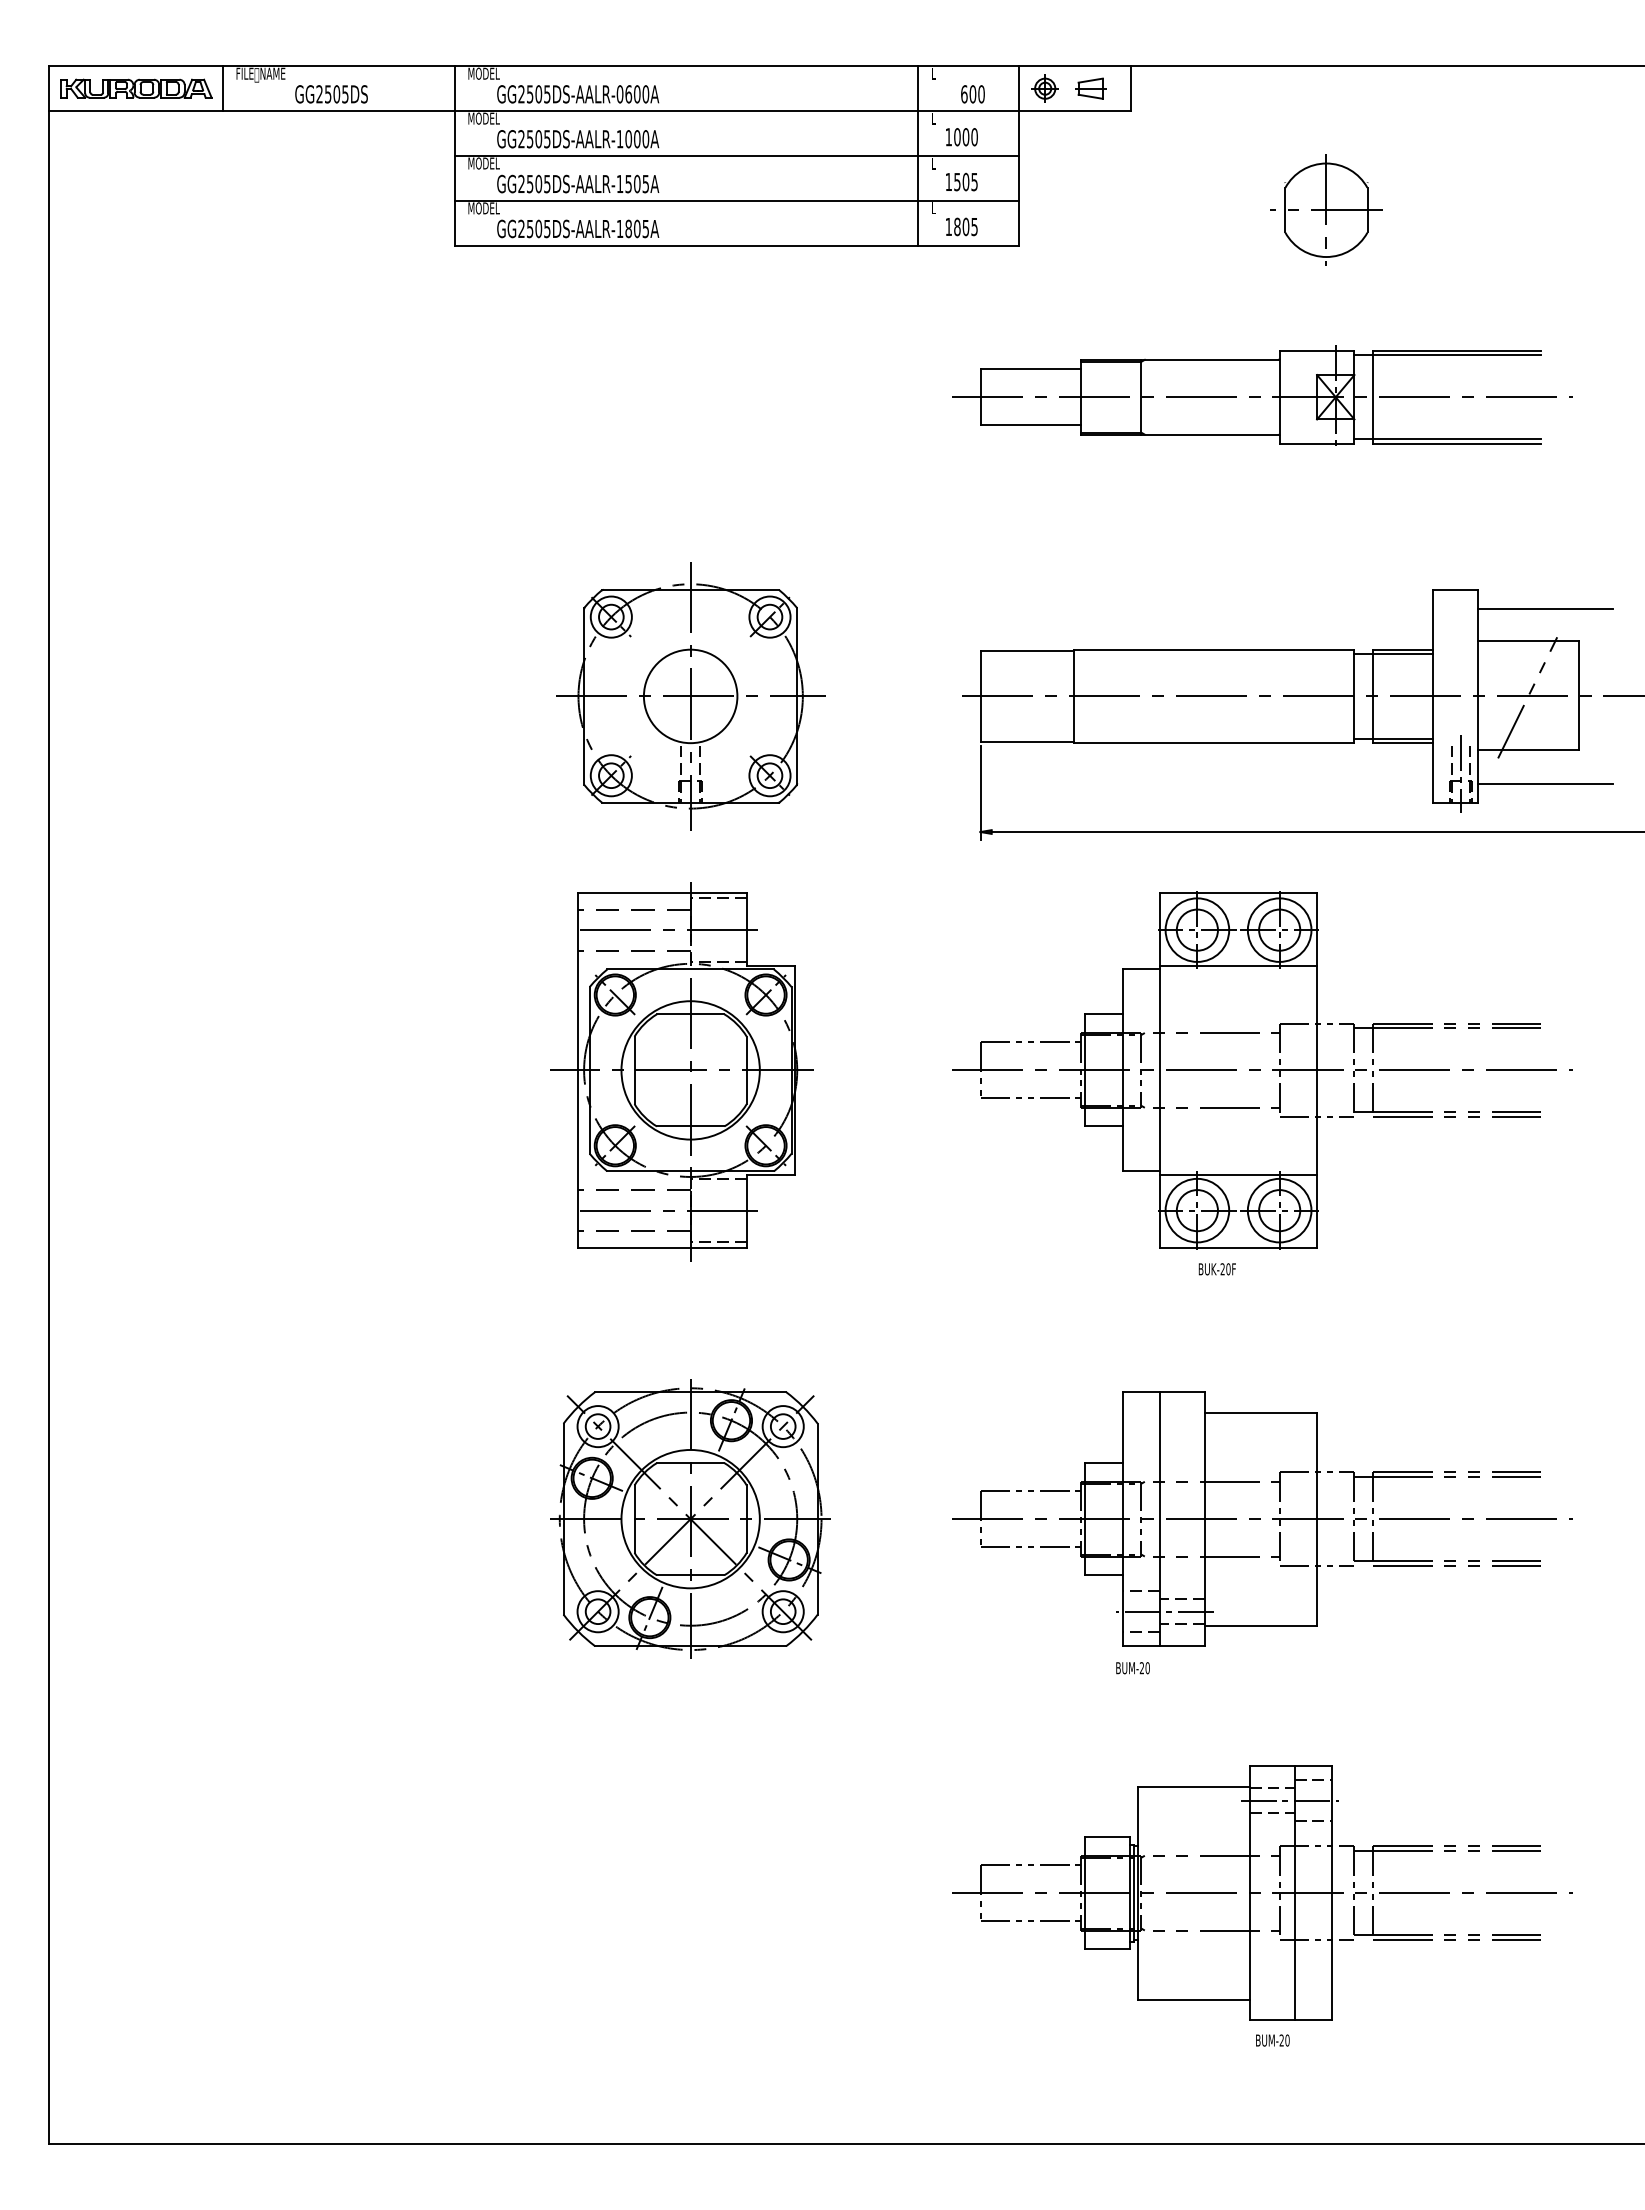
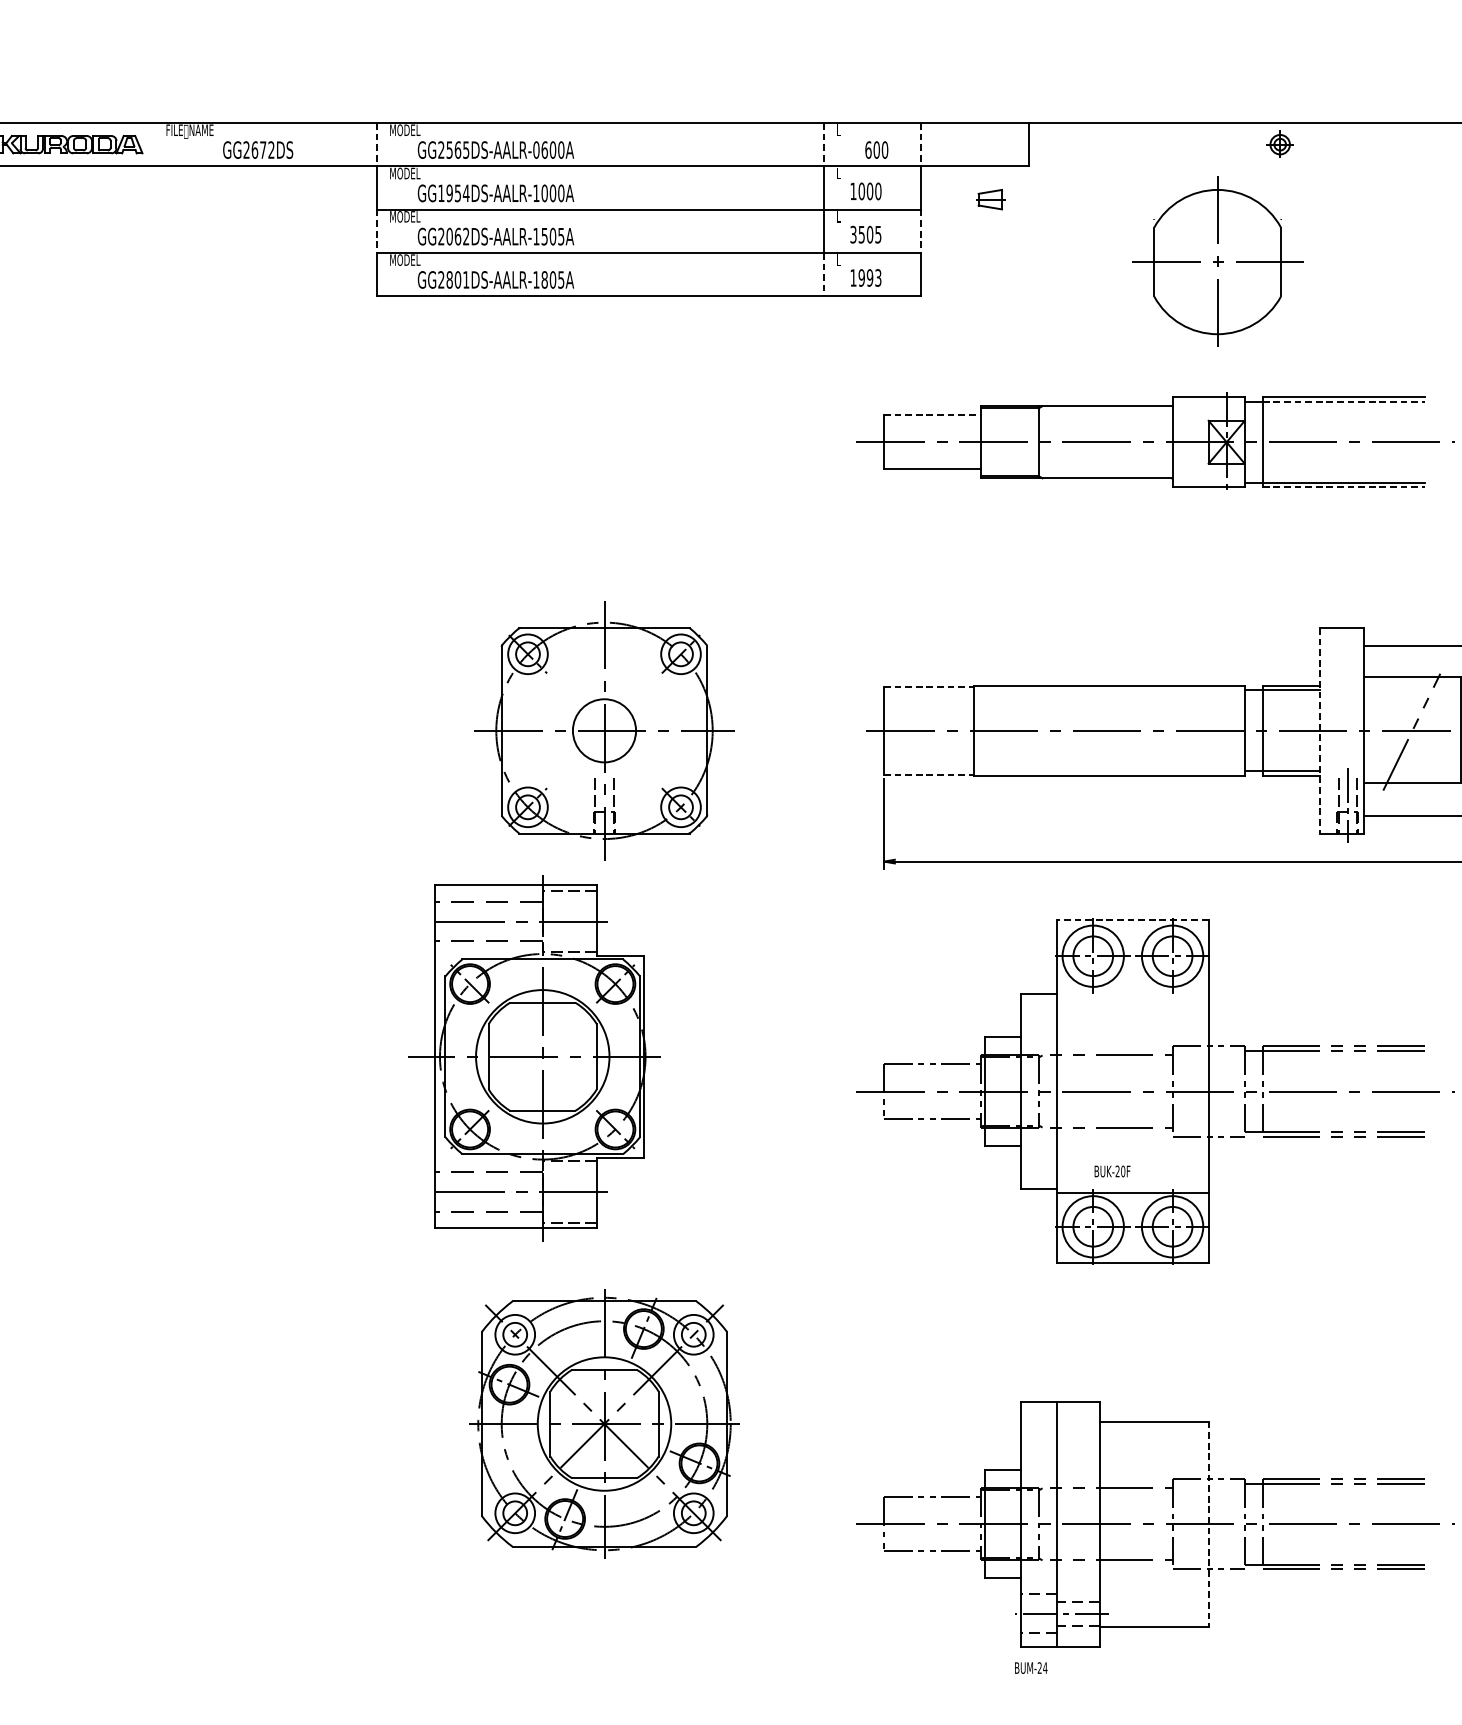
line: (222, 88) -> (152, 144), removed
part: (1044, 88) -> (1279, 144), moved
part: (1090, 88) -> (990, 199), moved
line: (454, 89) -> (376, 145), solid -> dashed
line: (918, 89) -> (824, 145), solid -> dashed
line: (1019, 89) -> (921, 145), solid -> dashed
text: (538, 93) -> (457, 149), GG2505DS-AALR-0600A -> GG2565DS-AALR-0600A
text: (336, 94) -> (262, 150), GG2505DS -> GG2672DS
text: (534, 139) -> (453, 193), GG2505DS-AALR-1000A -> GG1954DS-AALR-1000A
line: (454, 178) -> (376, 231), solid -> dashed
line: (1019, 178) -> (921, 231), solid -> dashed
text: (948, 181) -> (853, 234), 1505 -> 3505
text: (538, 183) -> (457, 236), GG2505DS-AALR-1505A -> GG2062DS-AALR-1505A
part: (1326, 209) -> (1217, 261), size x1.6
line: (918, 223) -> (824, 274), solid -> dashed
text: (965, 226) -> (869, 277), 1805 -> 1993
text: (538, 228) -> (457, 279), GG2505DS-AALR-1805A -> GG2801DS-AALR-1805A
line: (1457, 355) -> (1344, 401), solid -> dashed
line: (1031, 369) -> (933, 415), solid -> dashed
line: (1457, 444) -> (1344, 487), solid -> dashed
line: (1027, 650) -> (929, 686), solid -> dashed
circle: (690, 696) -> (604, 730), size x0.7
line: (1433, 696) -> (1320, 730), solid -> dashed
line: (1027, 742) -> (929, 775), solid -> dashed
line: (1238, 892) -> (1132, 919), solid -> dashed
line: (1238, 965) -> (1132, 990), removed
part: (681, 1071) -> (533, 1057), moved
text: (1216, 1269) -> (1111, 1171), moved
part: (690, 1518) -> (604, 1423), moved
line: (1317, 1519) -> (1209, 1524), solid -> dashed
text: (1147, 1668) -> (1045, 1668), BUM-20 -> BUM-24

